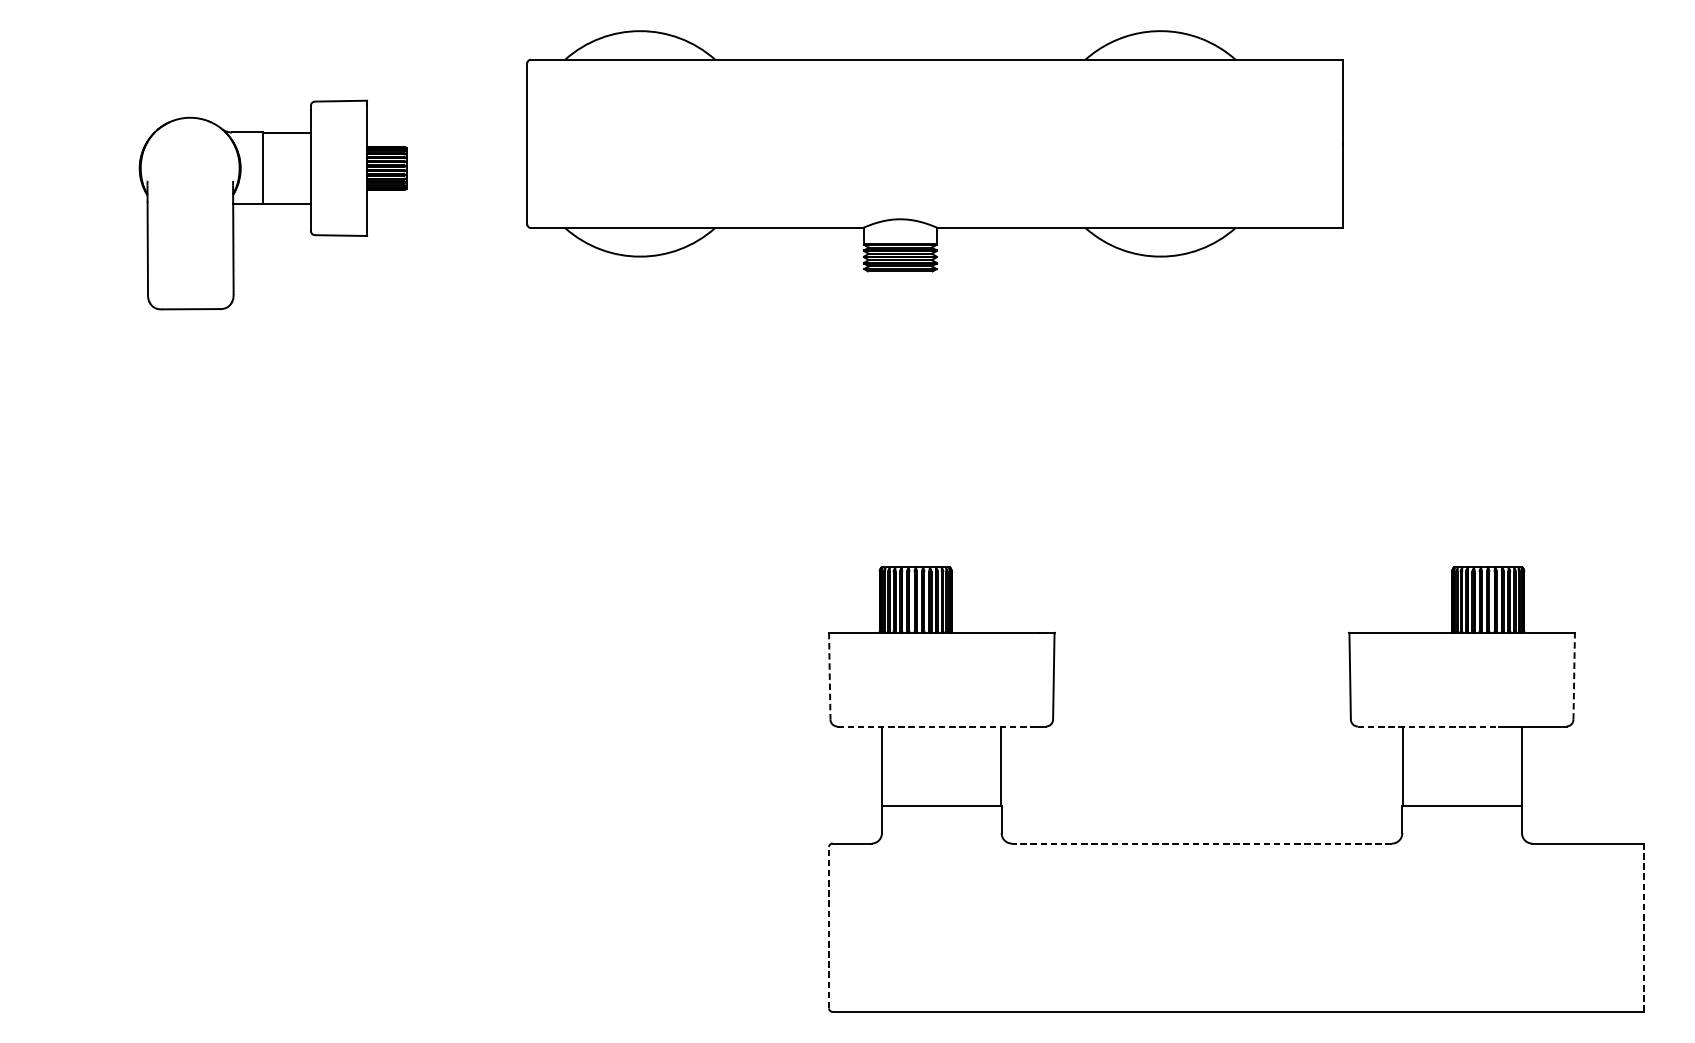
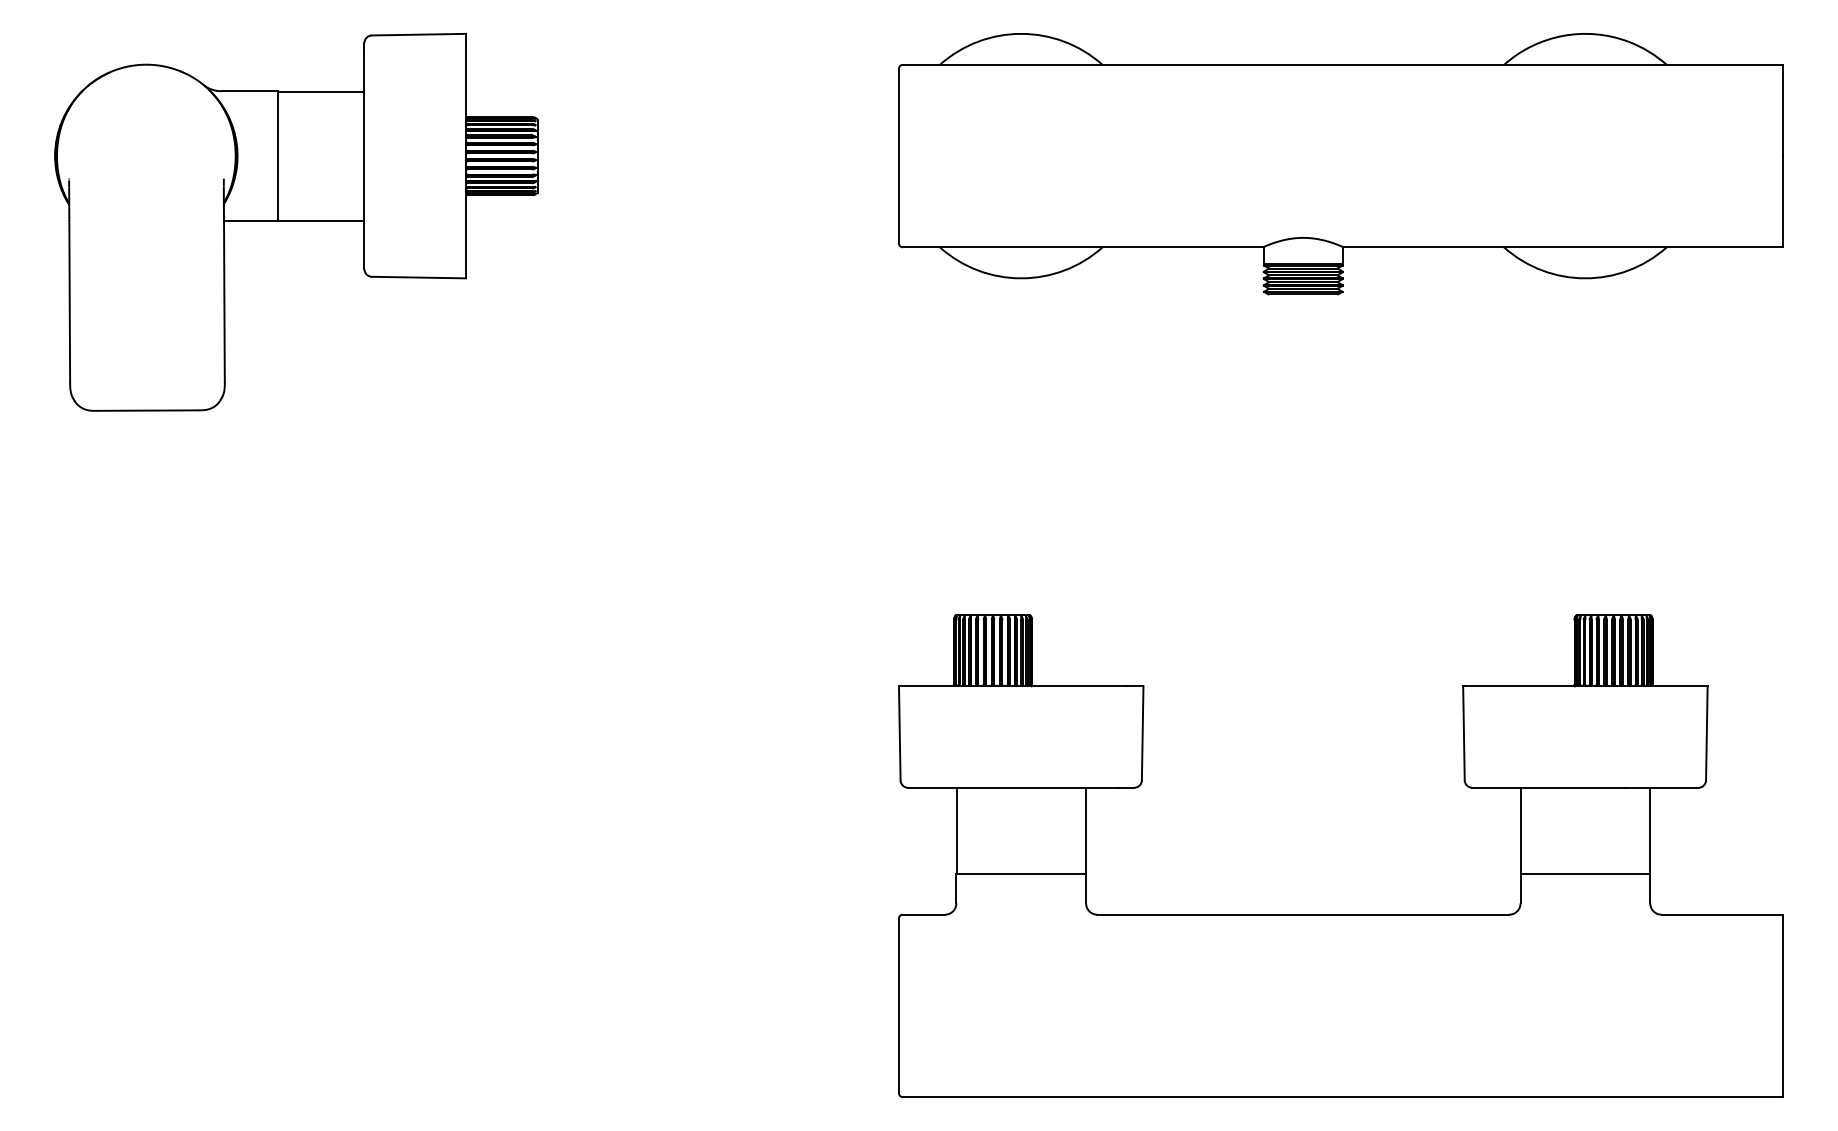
part: (934, 151) -> (1340, 164), moved
part: (273, 205) -> (296, 222), size x1.67
line: (1573, 675) -> (1706, 732), dashed -> solid
line: (829, 676) -> (899, 733), dashed -> solid
line: (935, 726) -> (1014, 787), dashed -> solid
line: (1428, 726) -> (1548, 787), dashed -> solid
line: (1202, 843) -> (1303, 914), dashed -> solid
line: (829, 927) -> (899, 1005), dashed -> solid
line: (1643, 927) -> (1782, 1005), dashed -> solid

